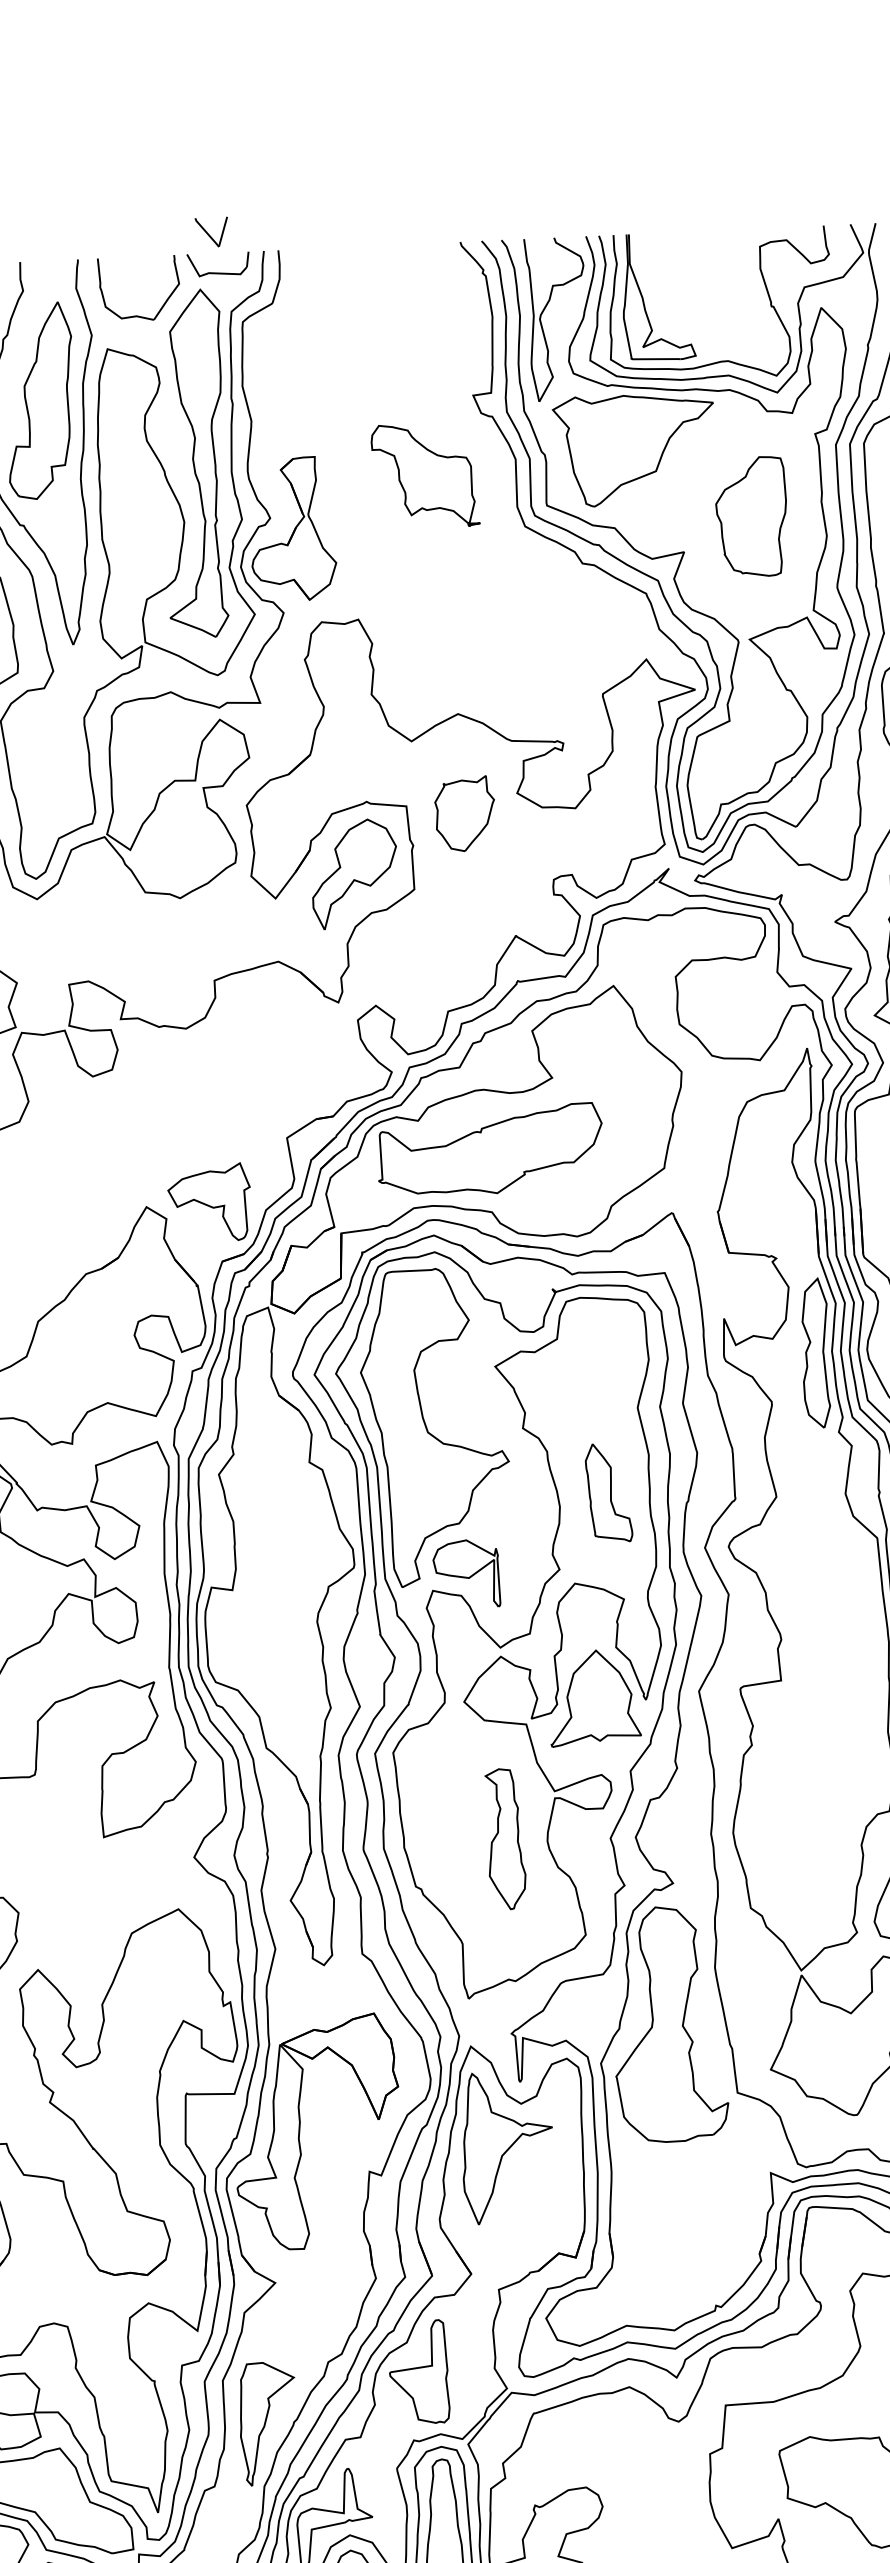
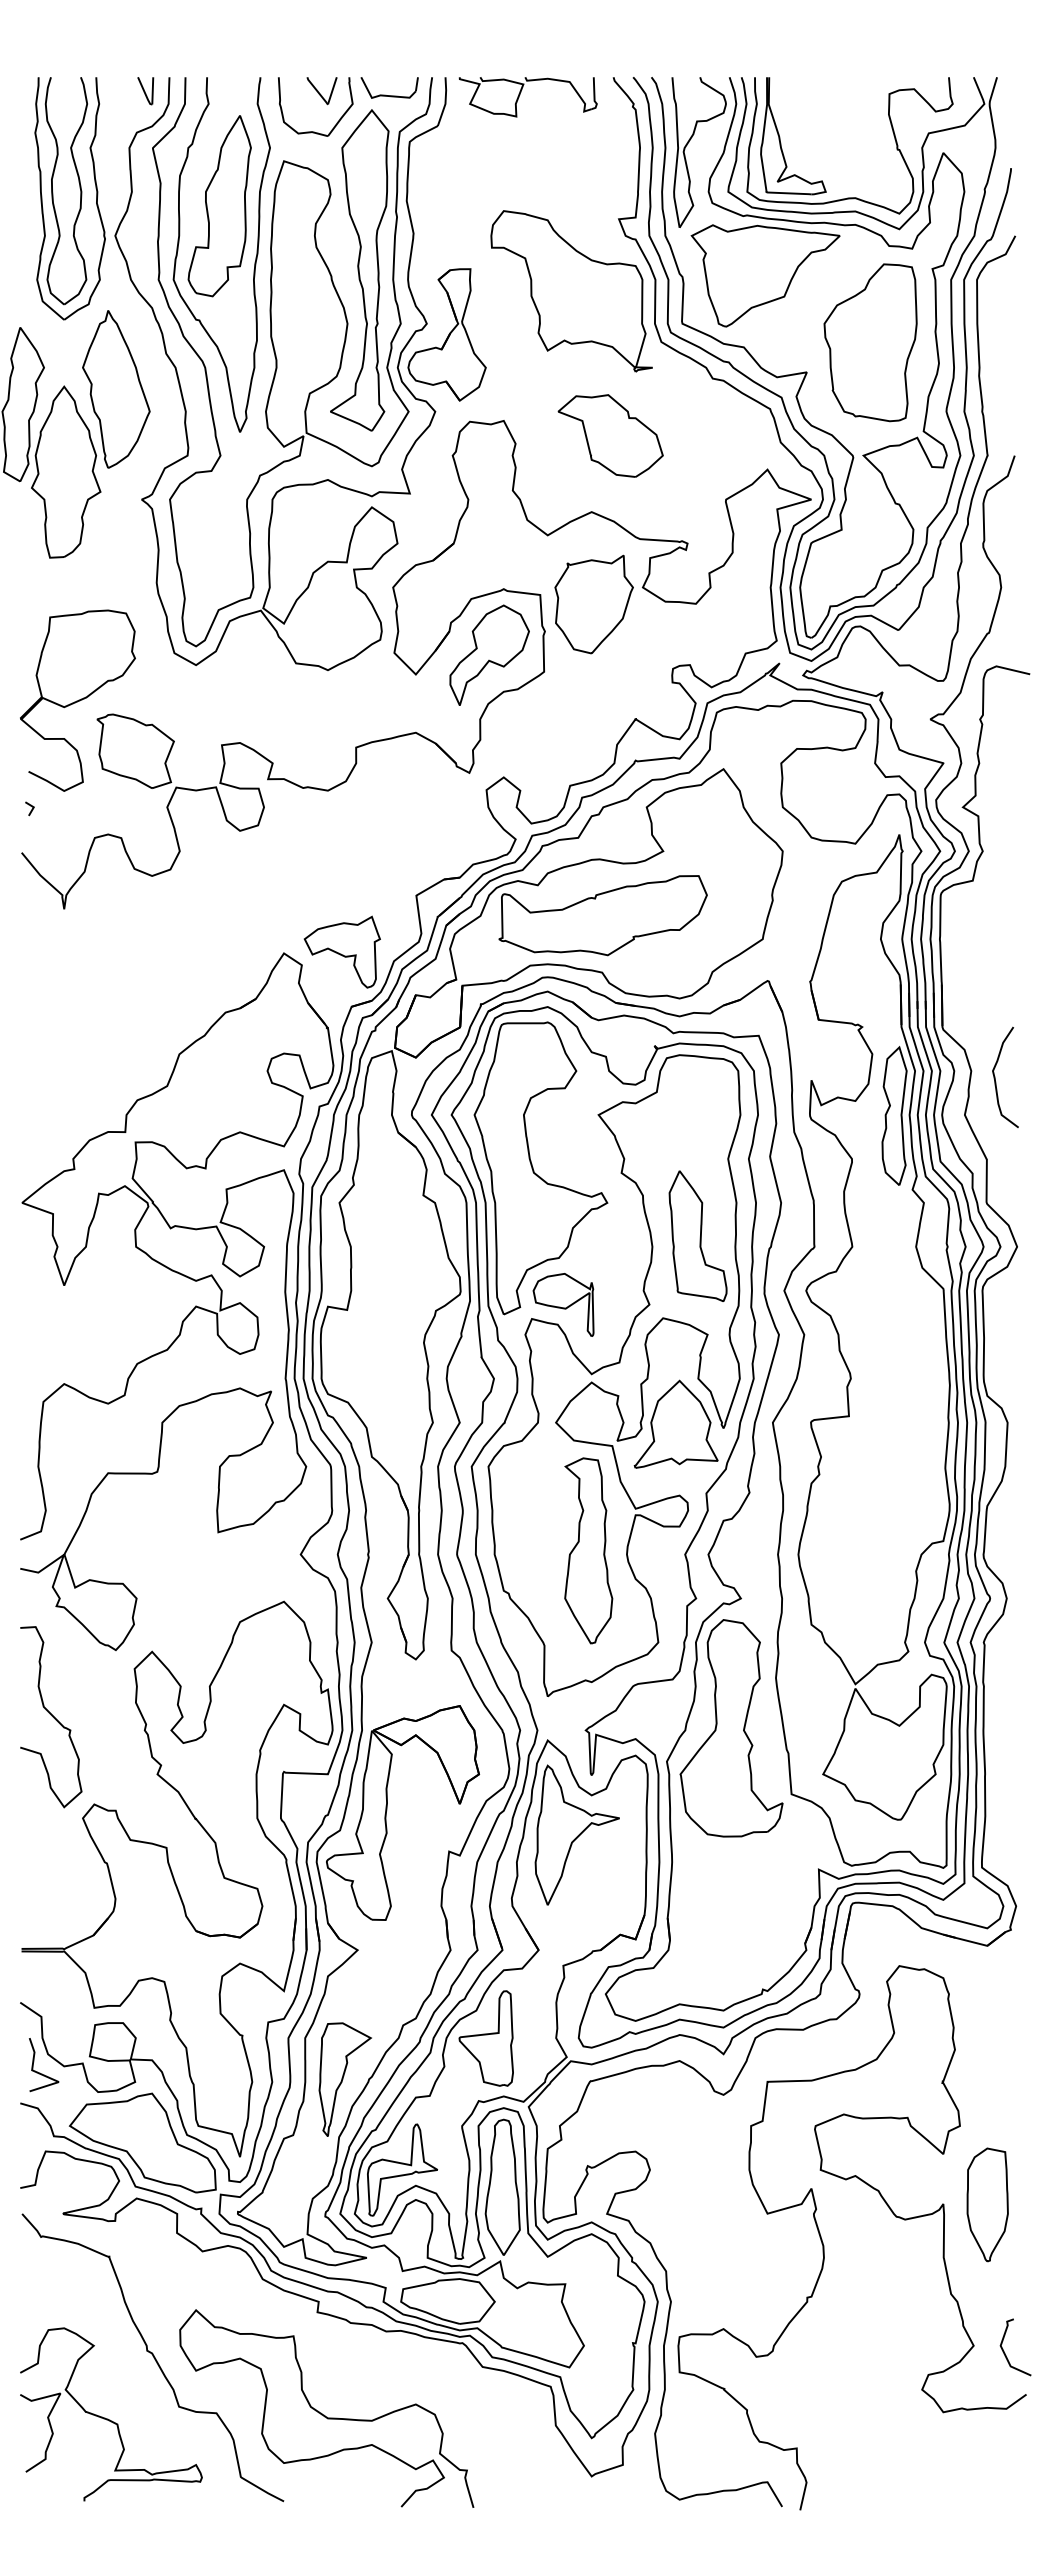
part: (211, 233) -> (321, 91), moved
part: (360, 266) -> (520, 95), added
part: (425, 476) -> (571, 291), size x1.67
part: (751, 516) -> (870, 342), size x1.43
part: (474, 630) -> (610, 435), added
part: (464, 814) -> (593, 604), size x1.43
part: (608, 1492) -> (697, 1235), size x1.43
part: (505, 1838) -> (588, 1550), size x1.43

